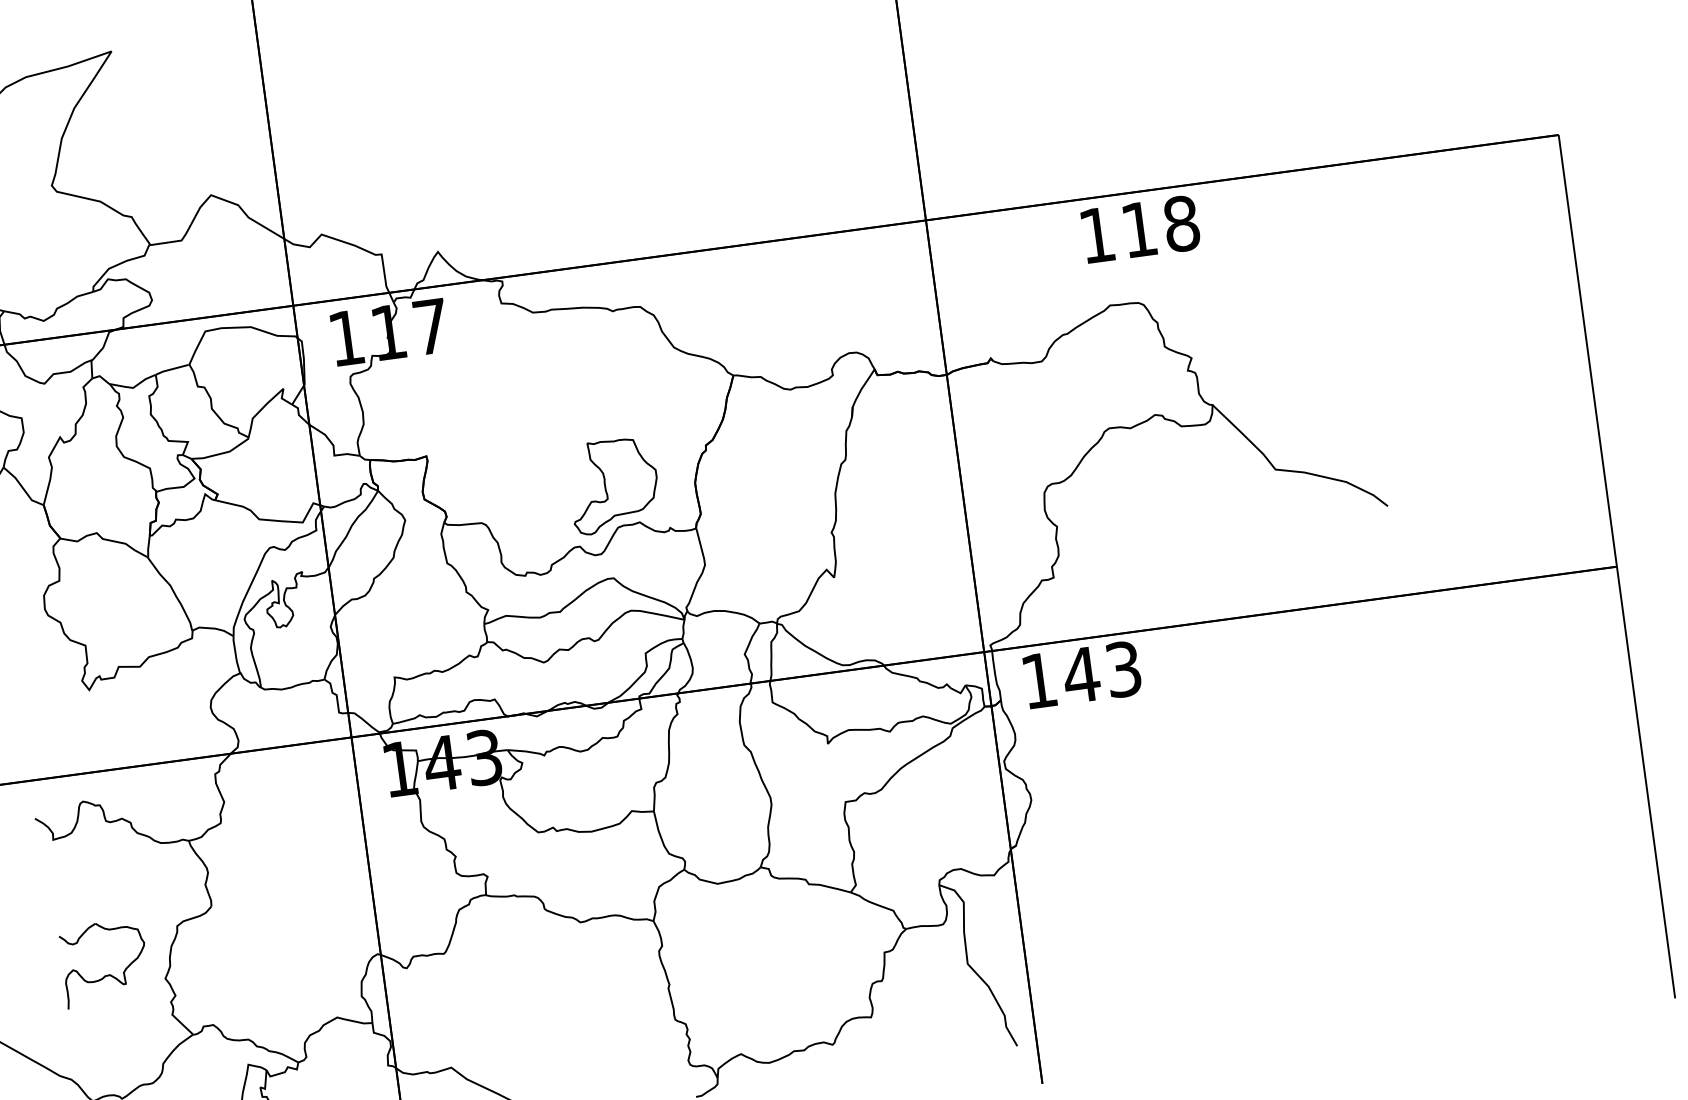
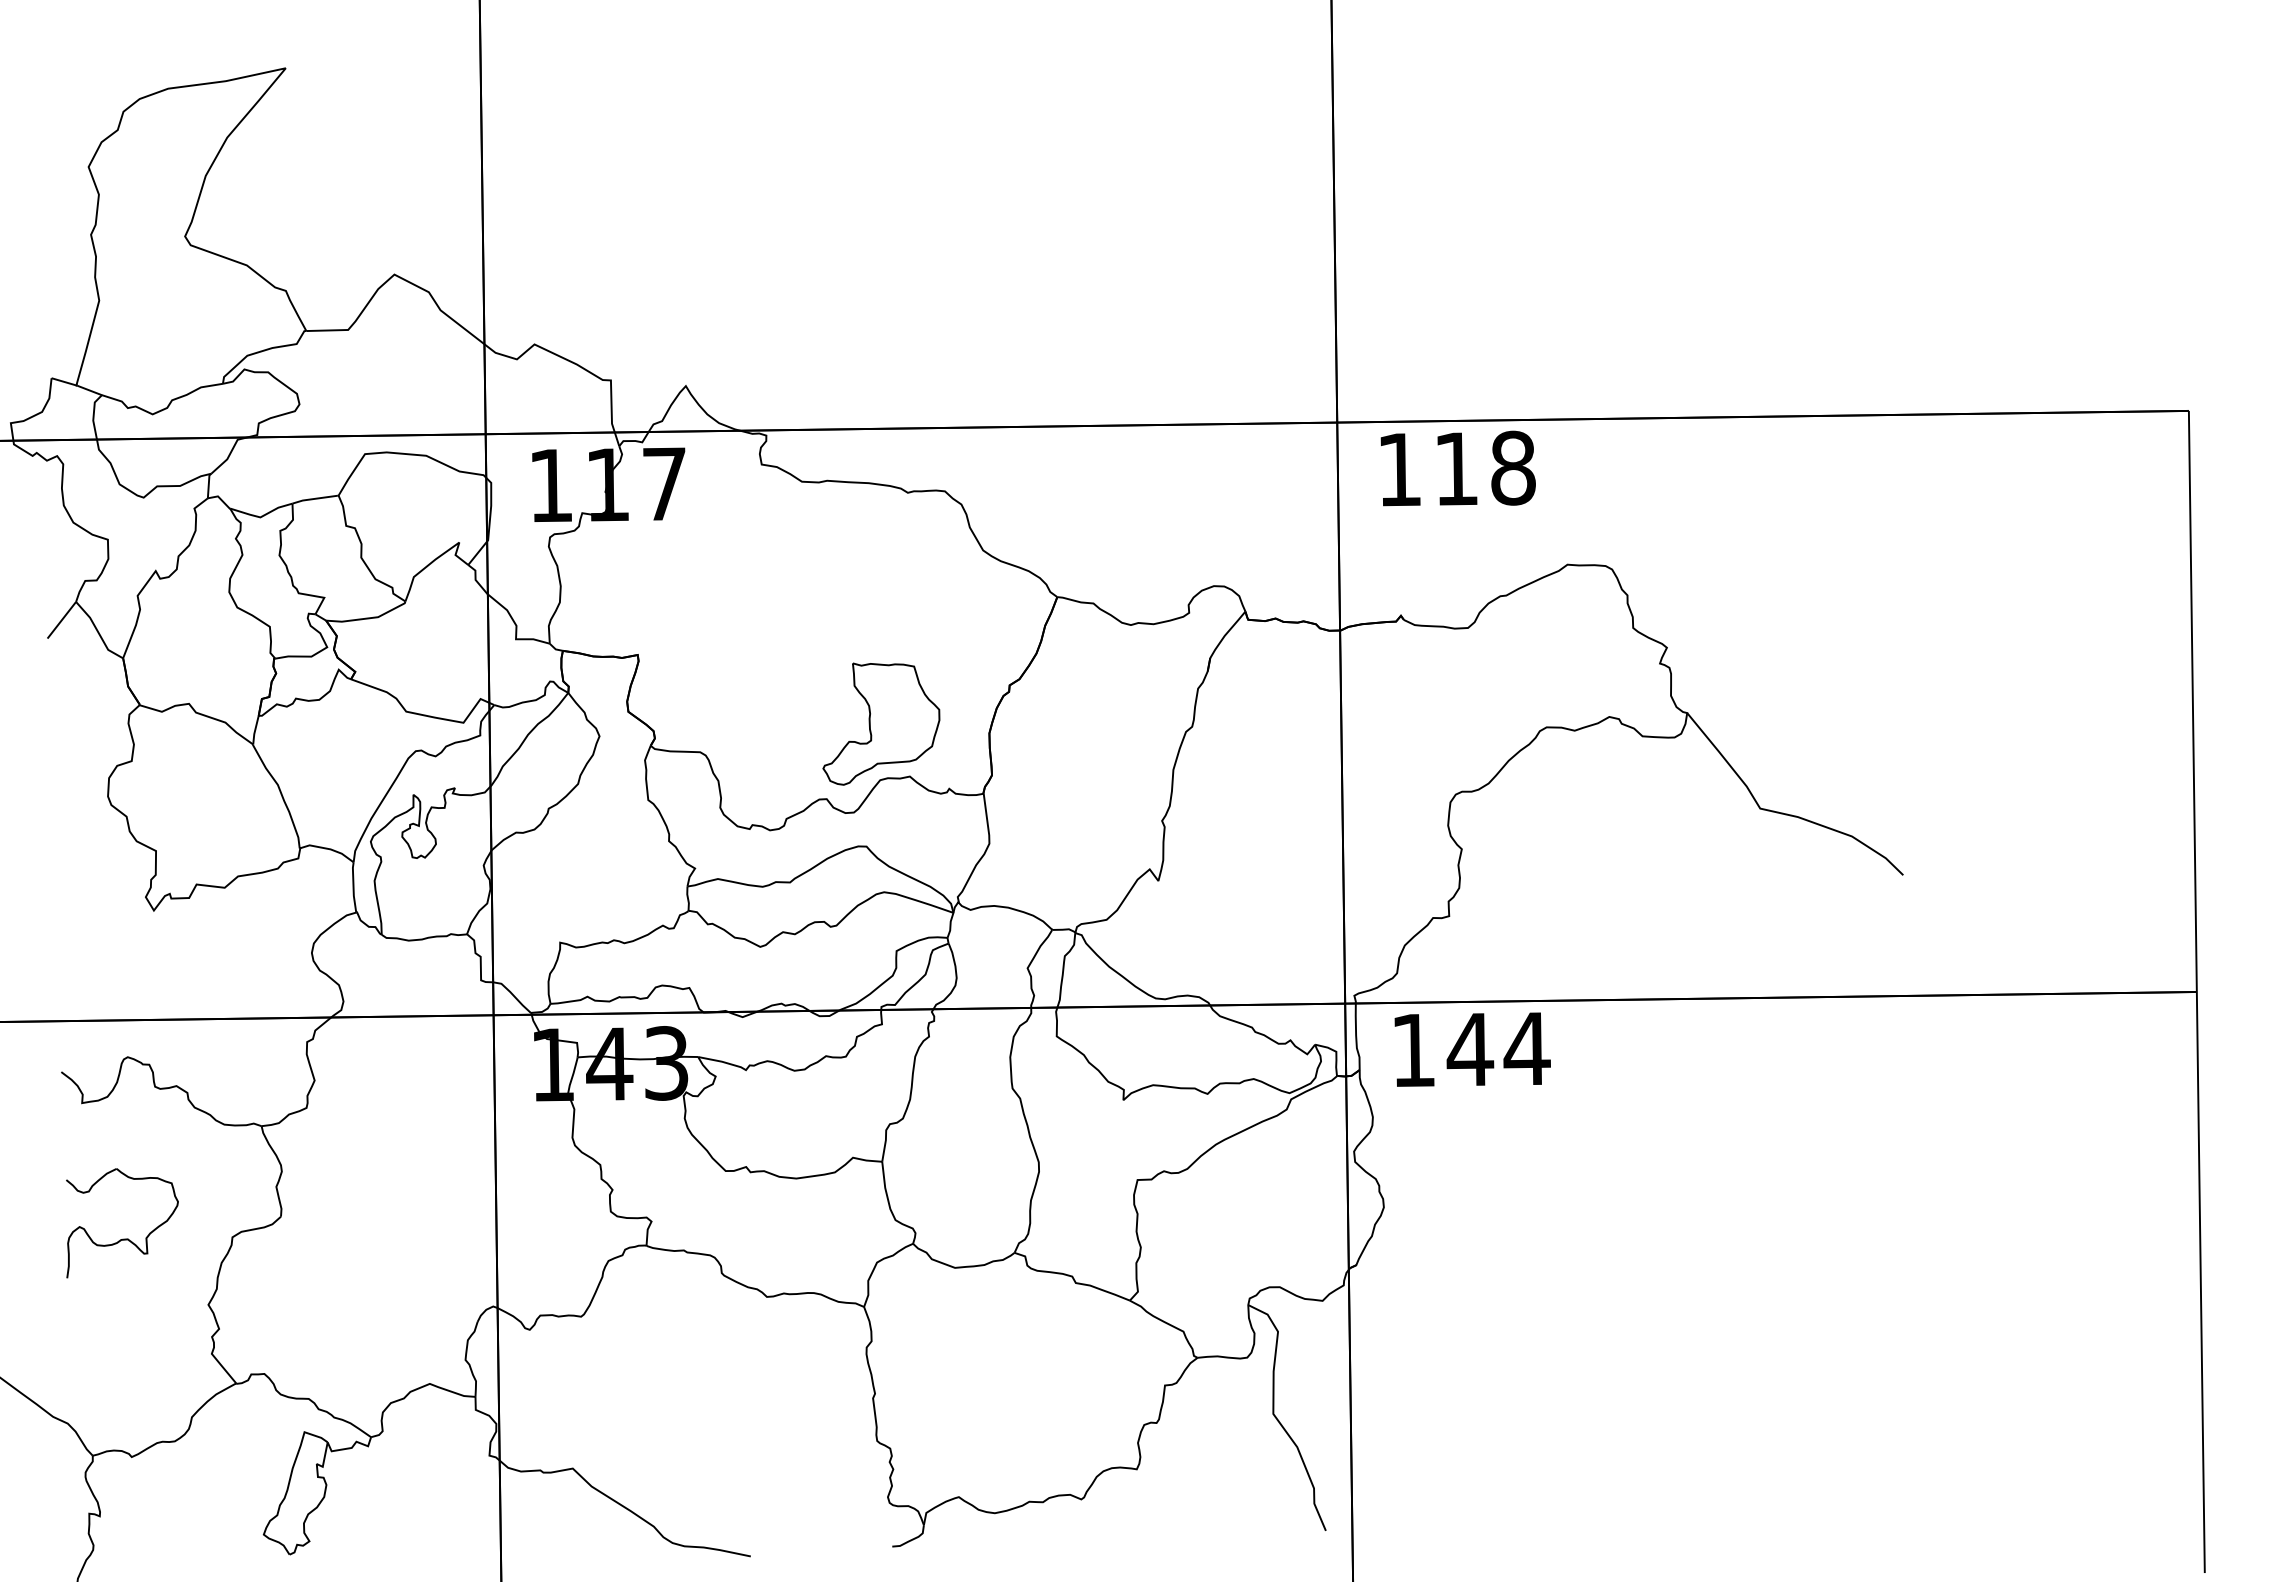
text: (1140, 229) -> (1457, 468), moved
text: (1123, 669) -> (1526, 1048), 143 -> 144
part: (106, 974) -> (122, 1238), moved

